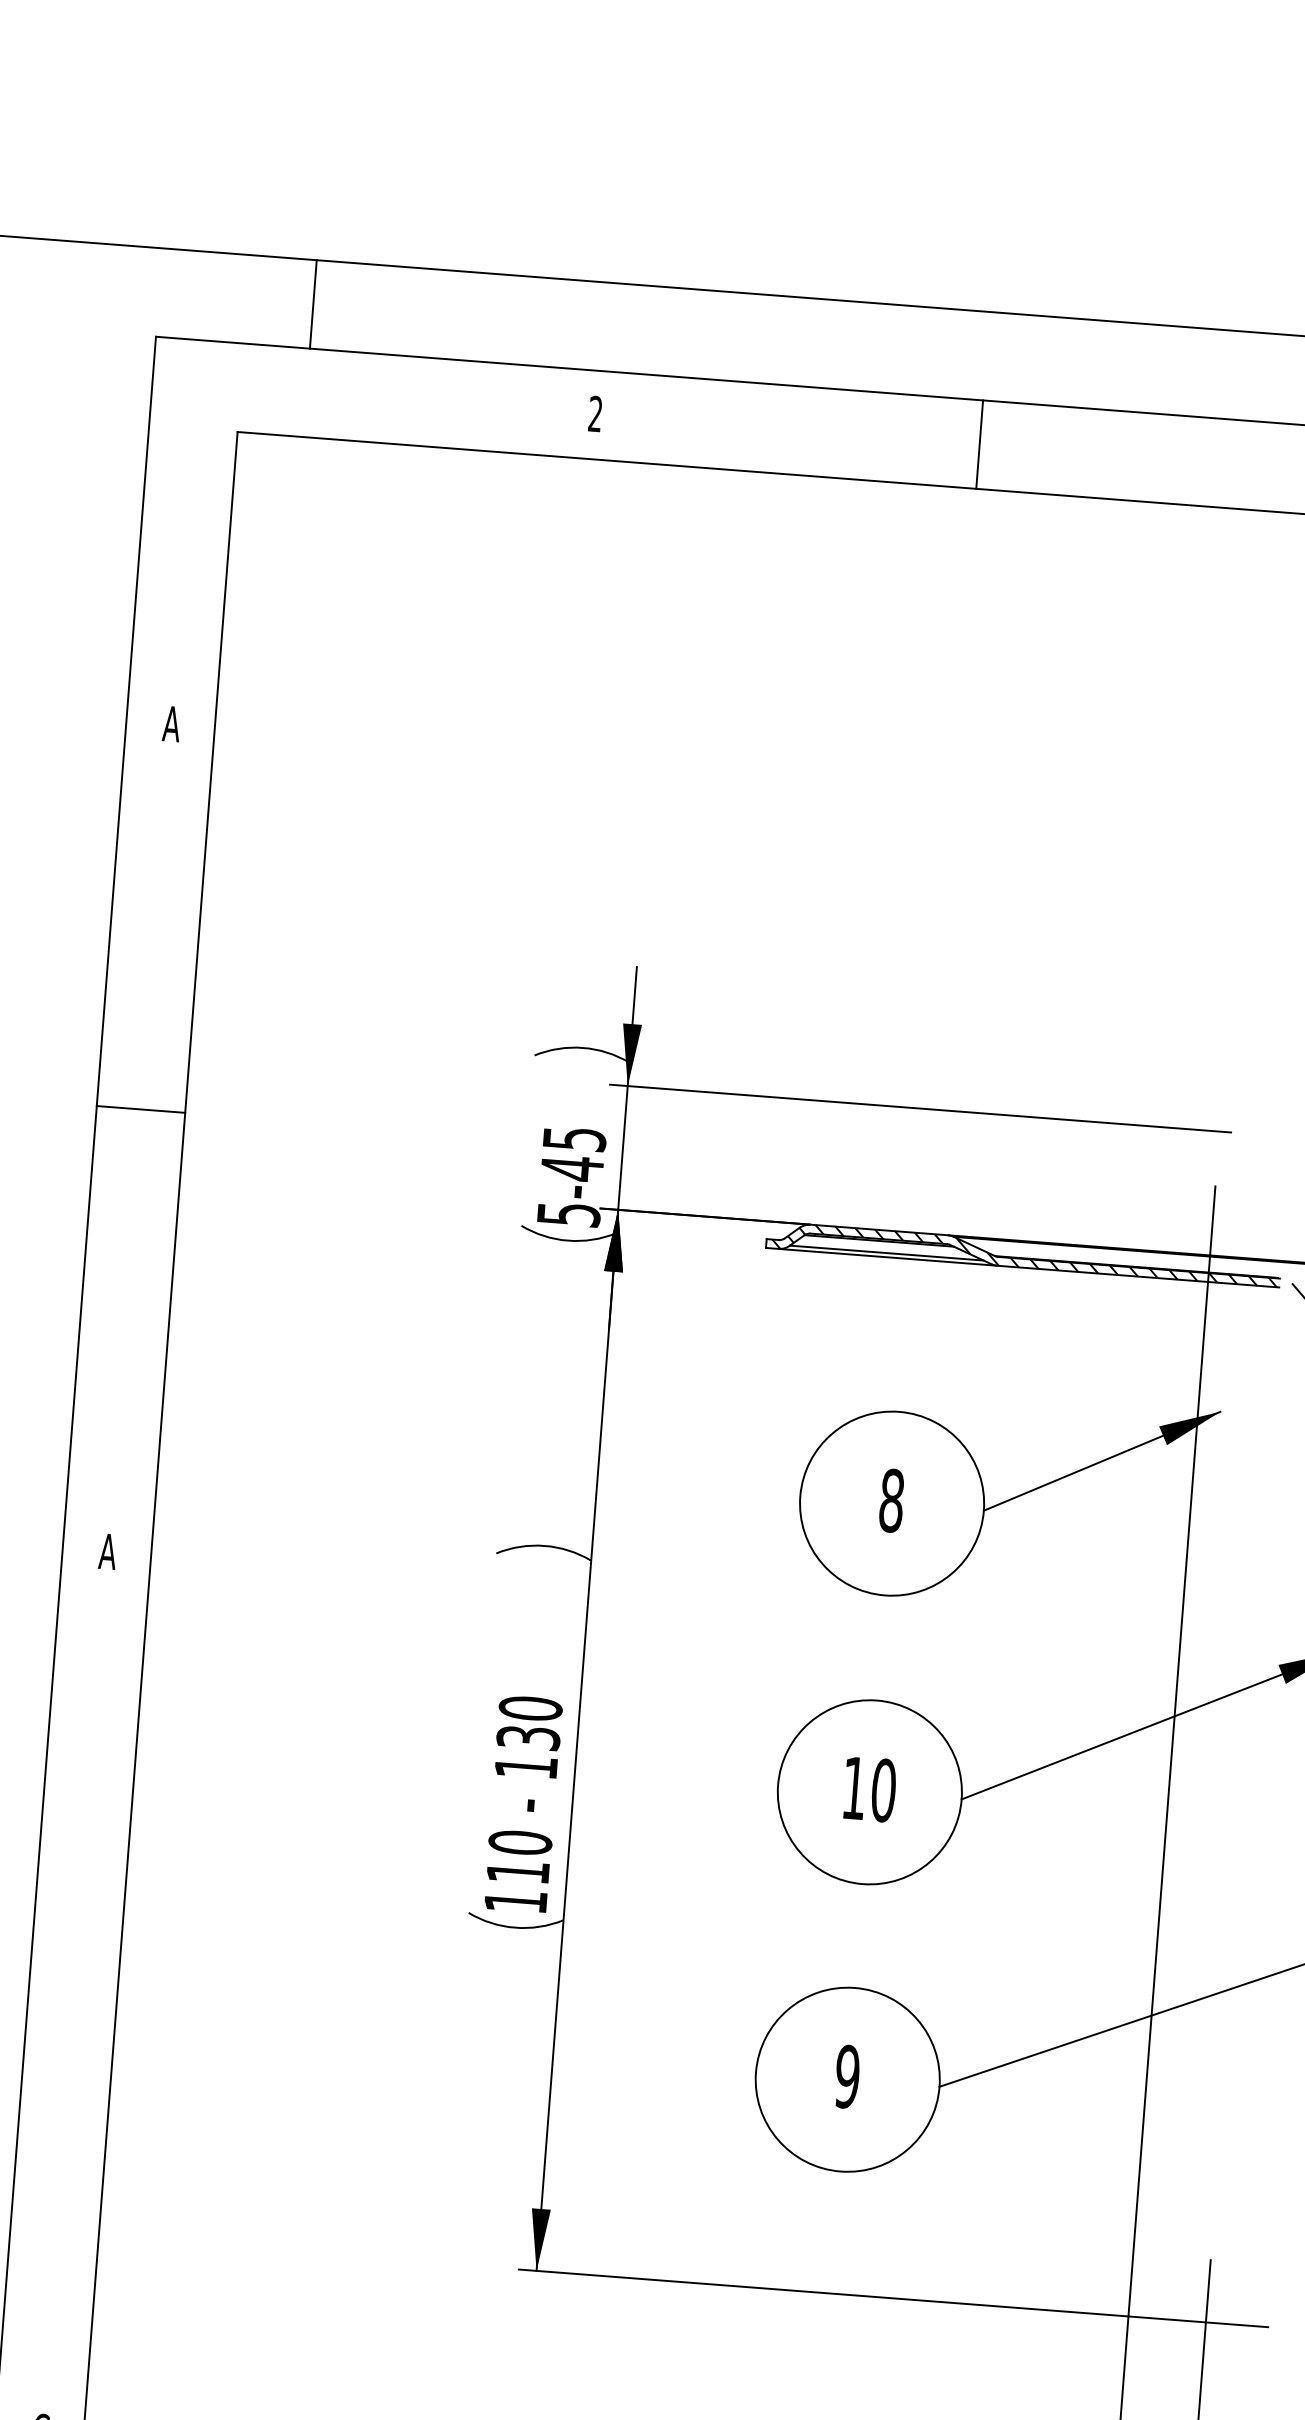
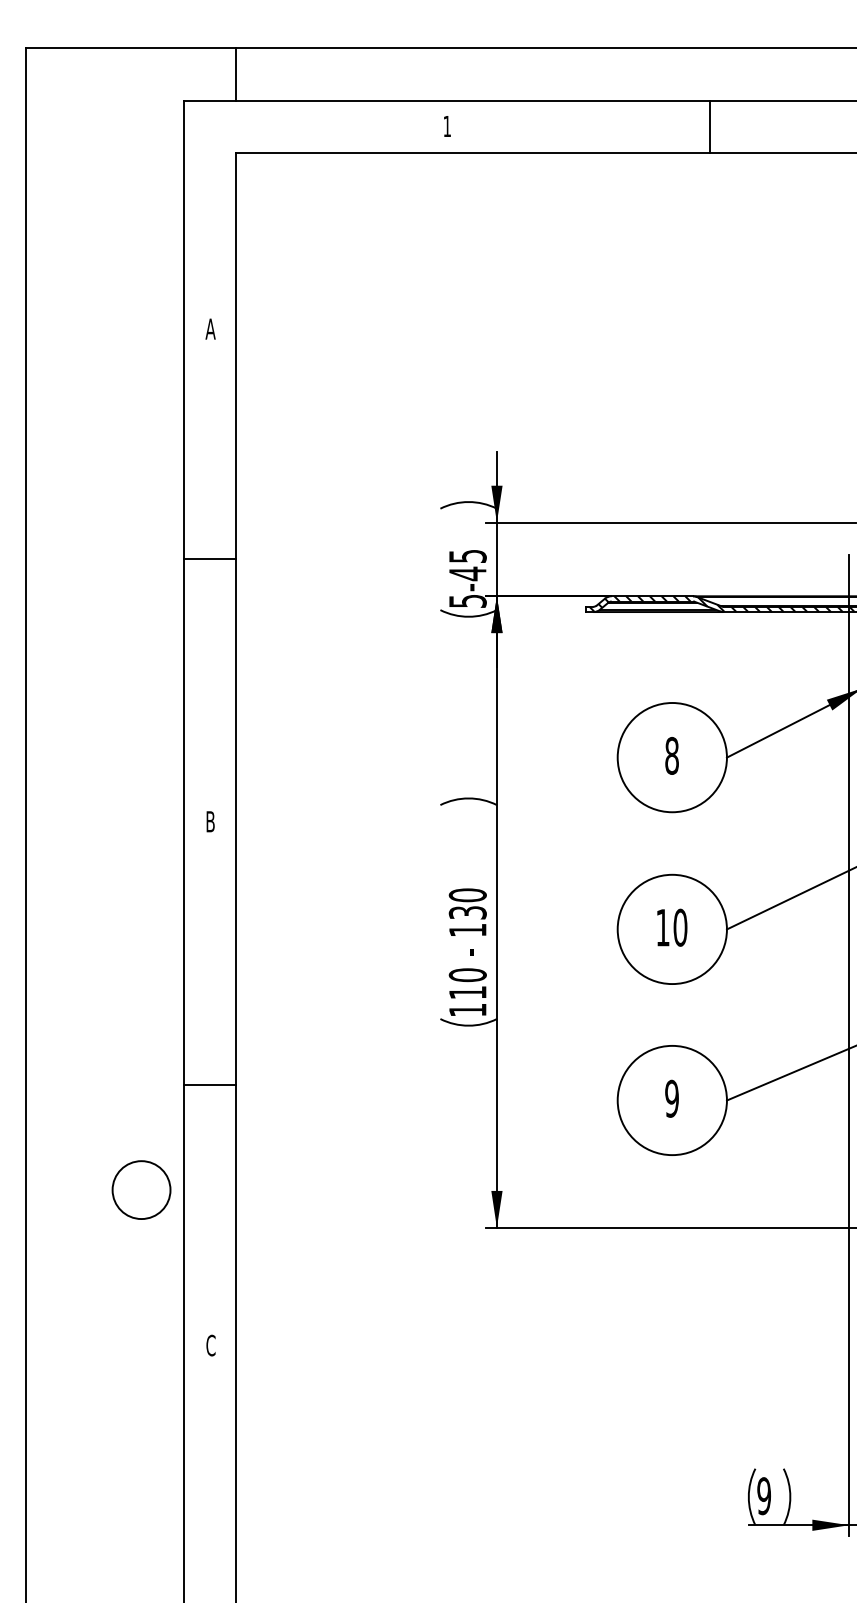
line: (313, 304) -> (236, 74), moved
text: (594, 412) -> (446, 125), 2 -> 1
line: (979, 443) -> (709, 126), moved
text: (107, 1551) -> (210, 821), A -> B
line: (72, 1993) -> (209, 1084), added

